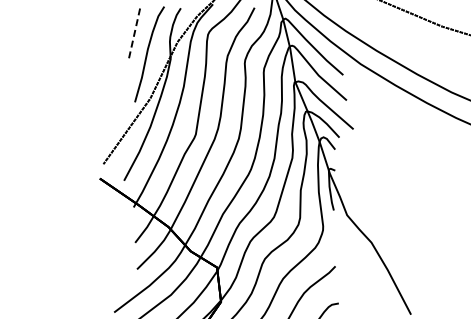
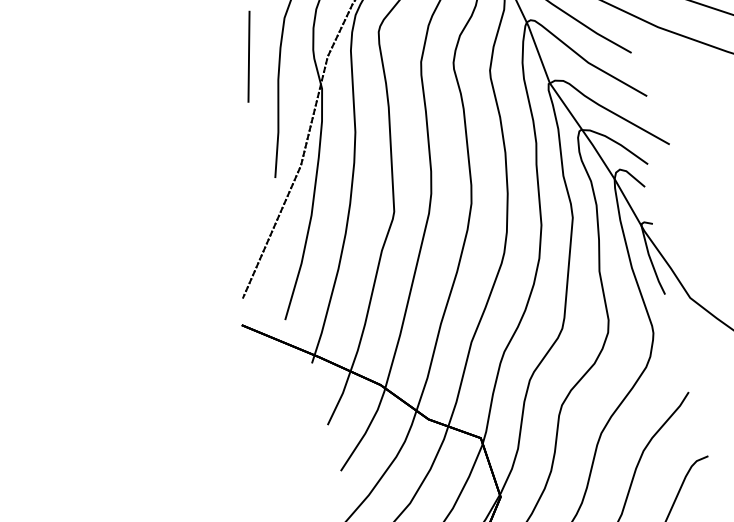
line: (134, 33) -> (248, 57), dashed -> solid

